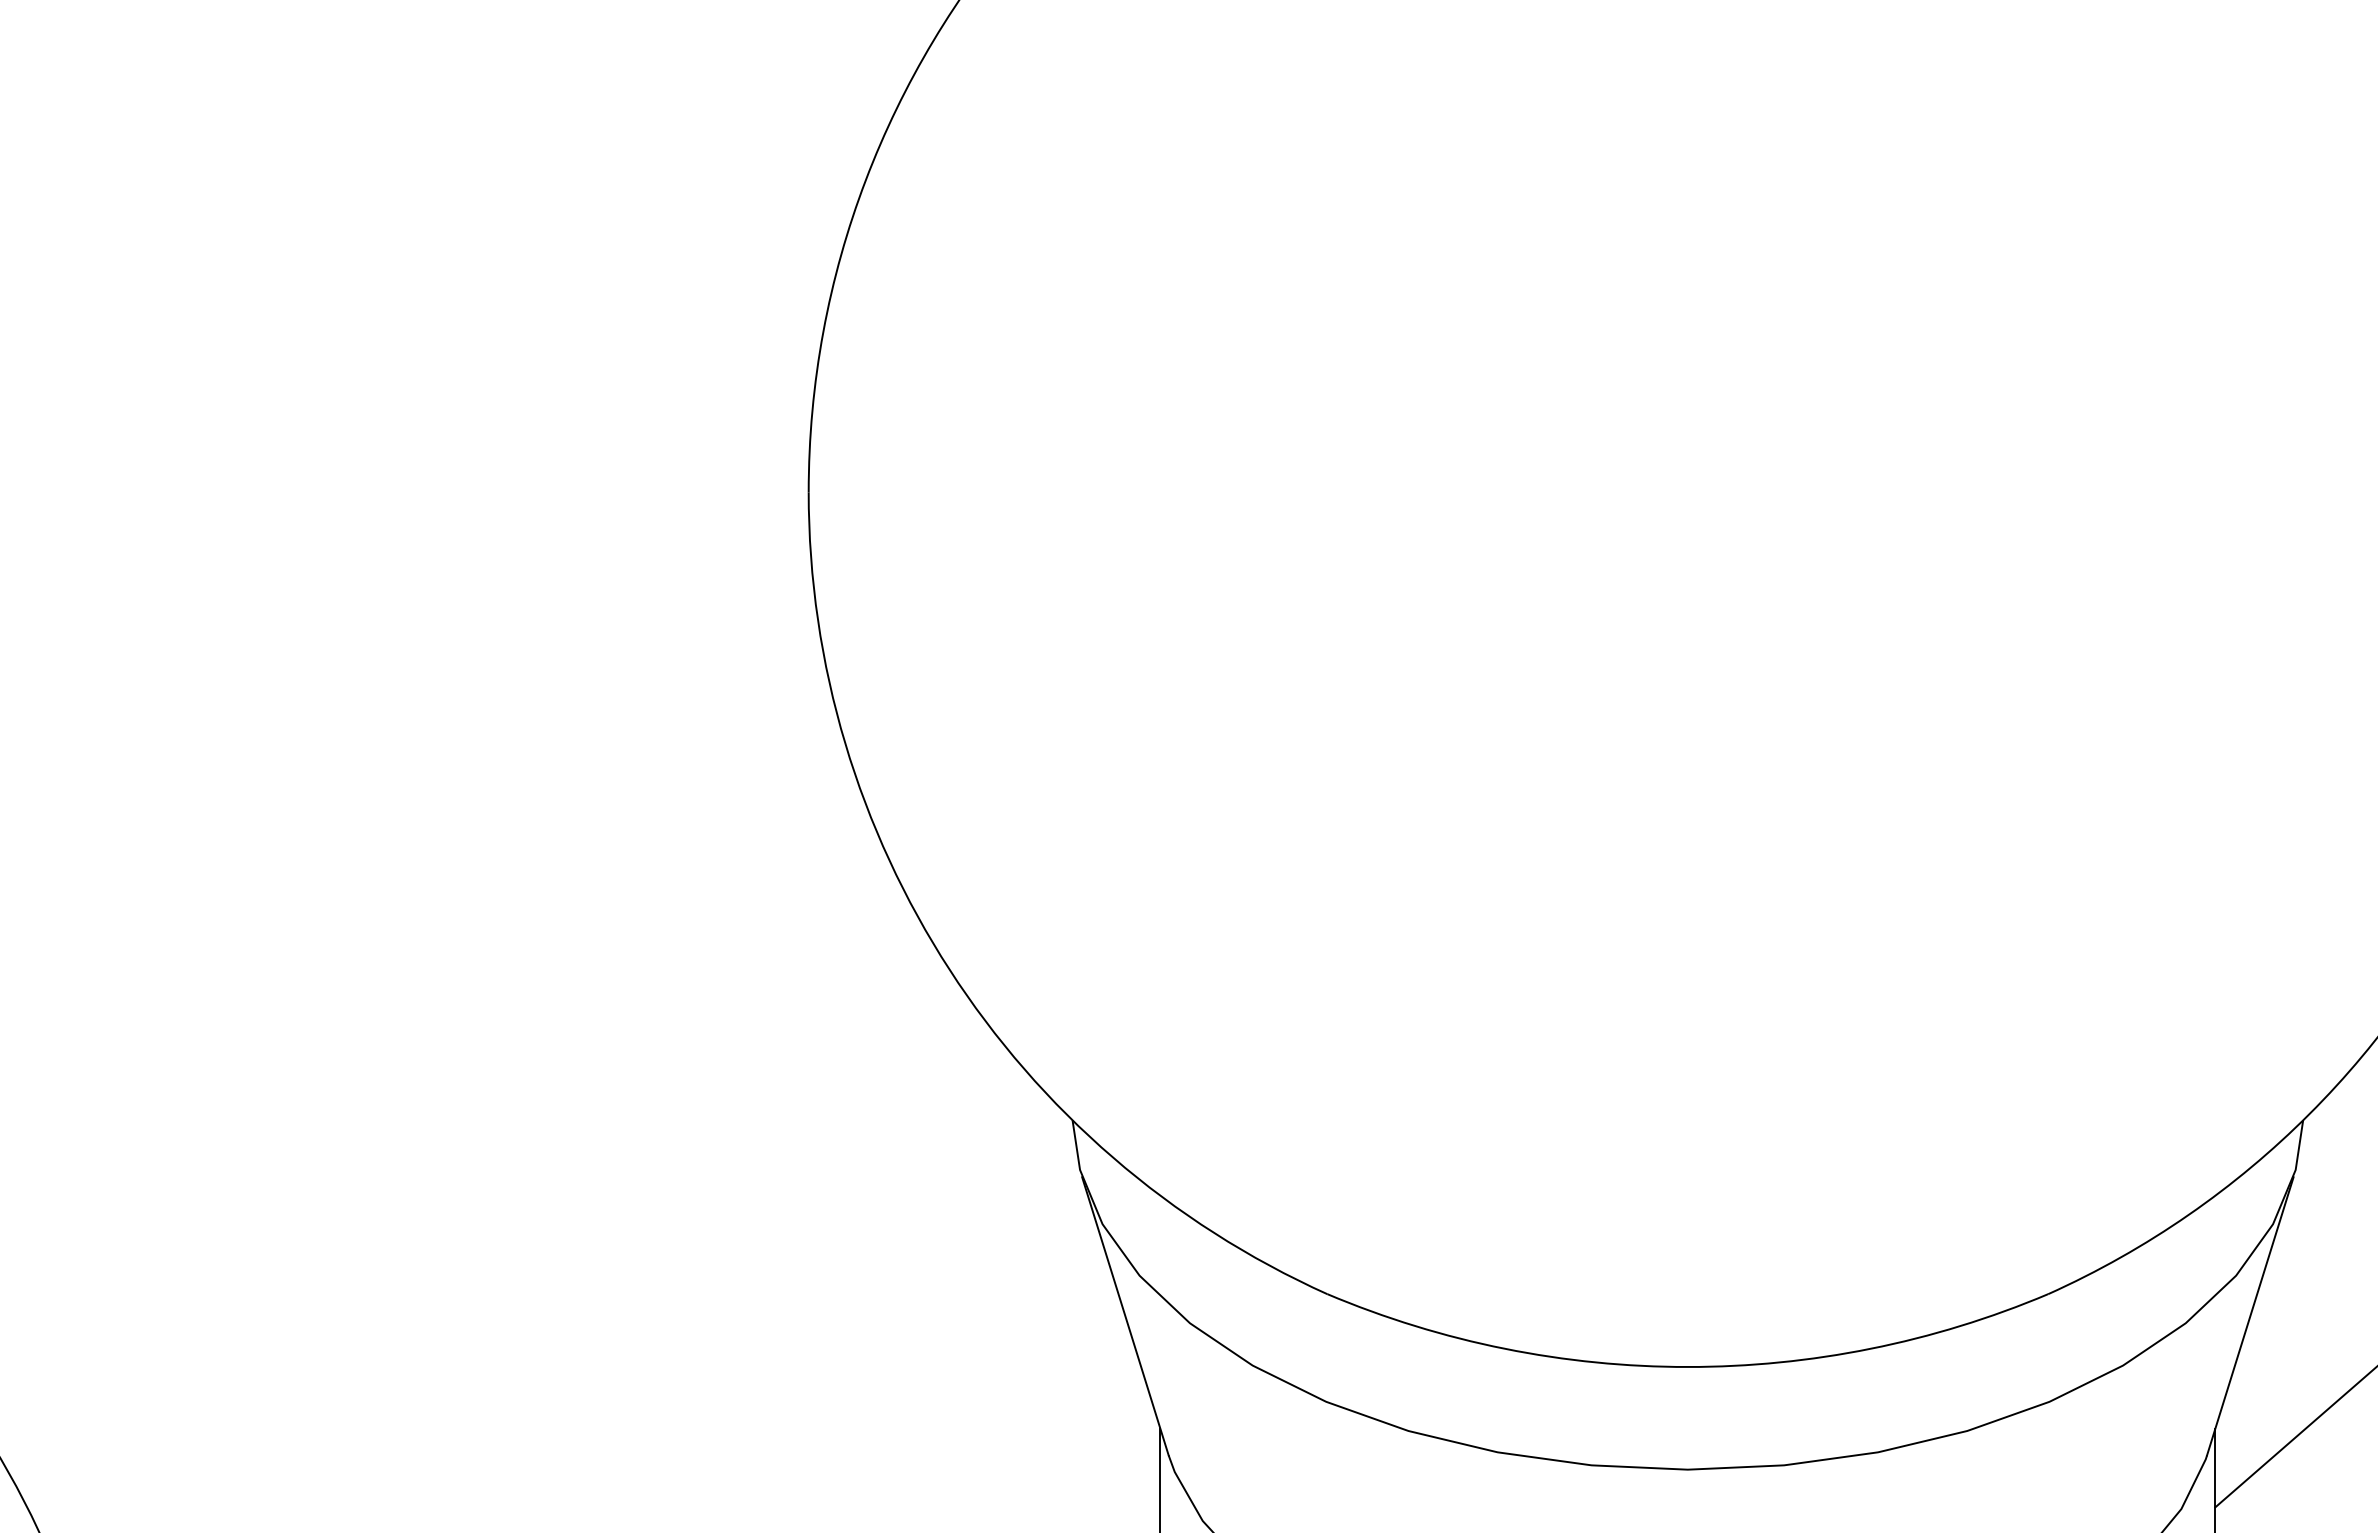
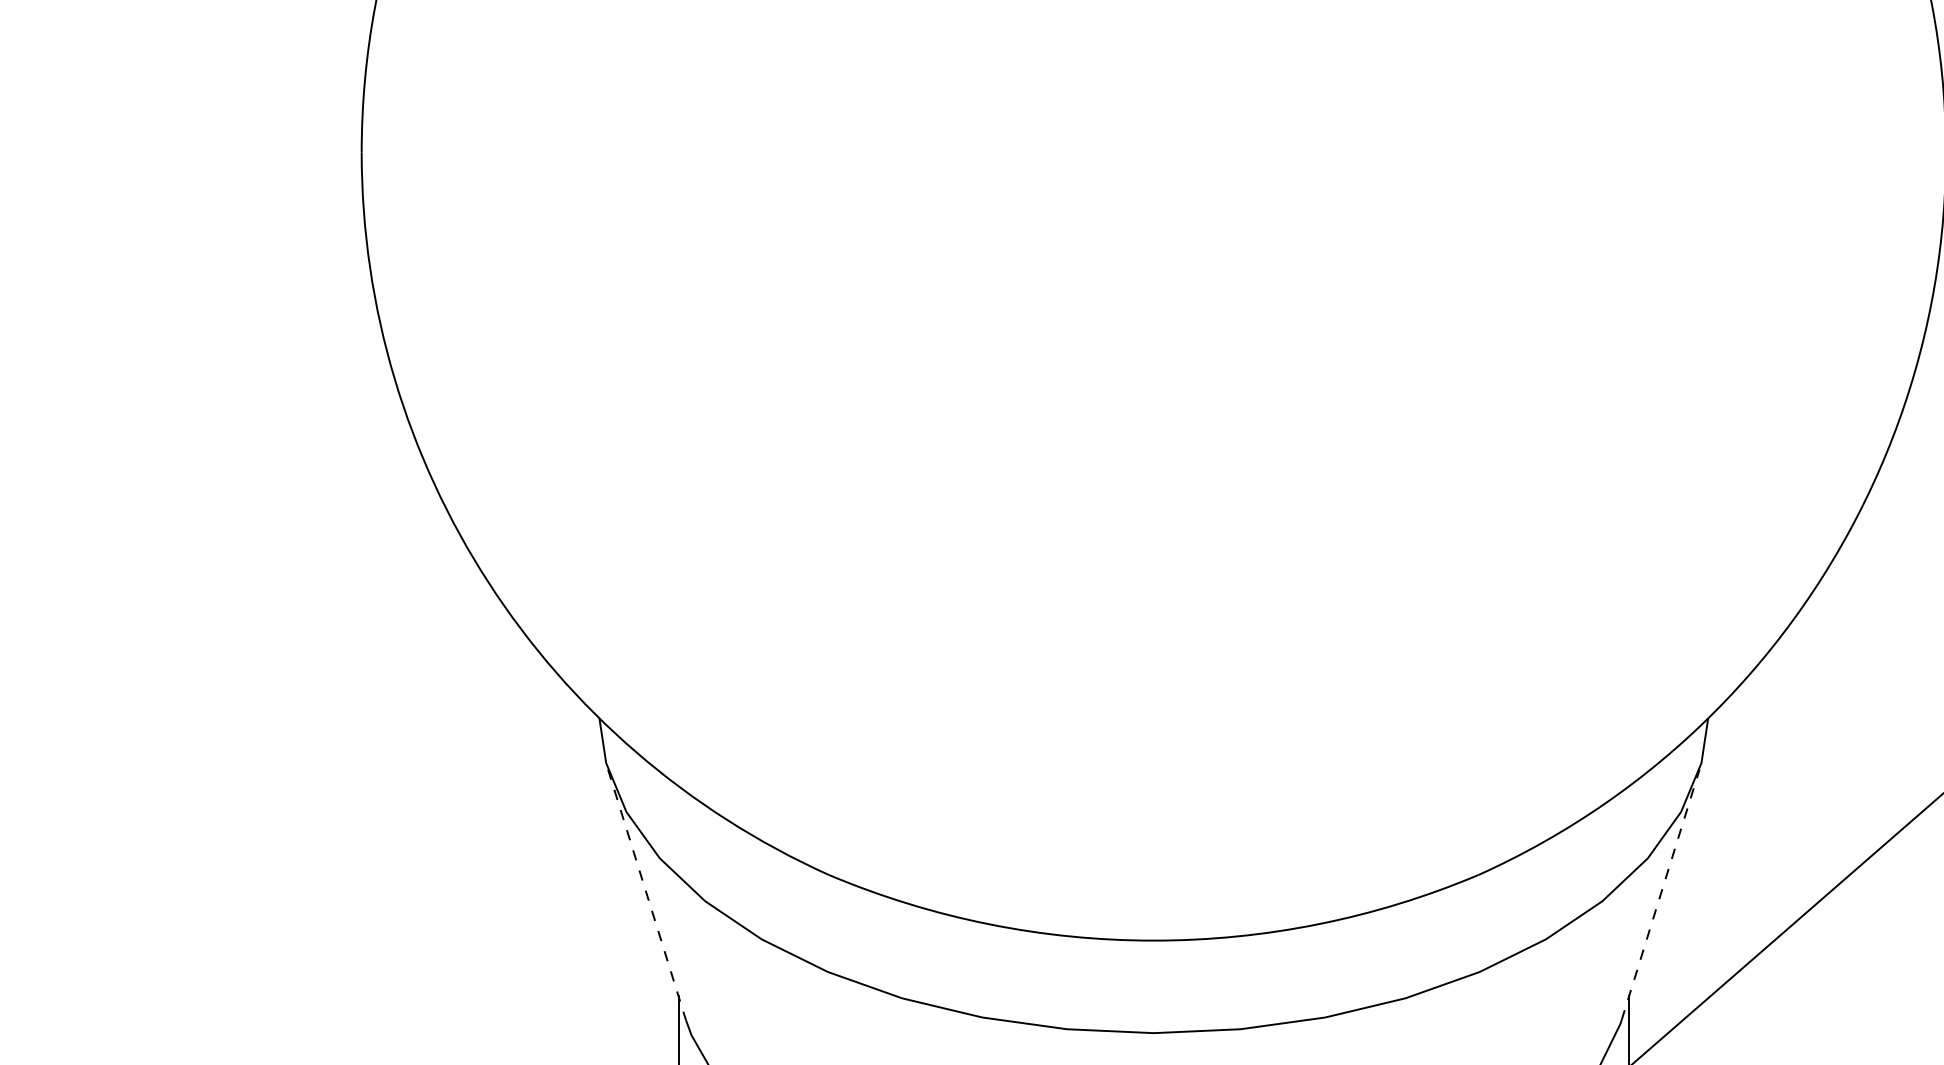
line: (1125, 1316) -> (647, 895), solid -> dashed
line: (2250, 1316) -> (1660, 895), solid -> dashed

